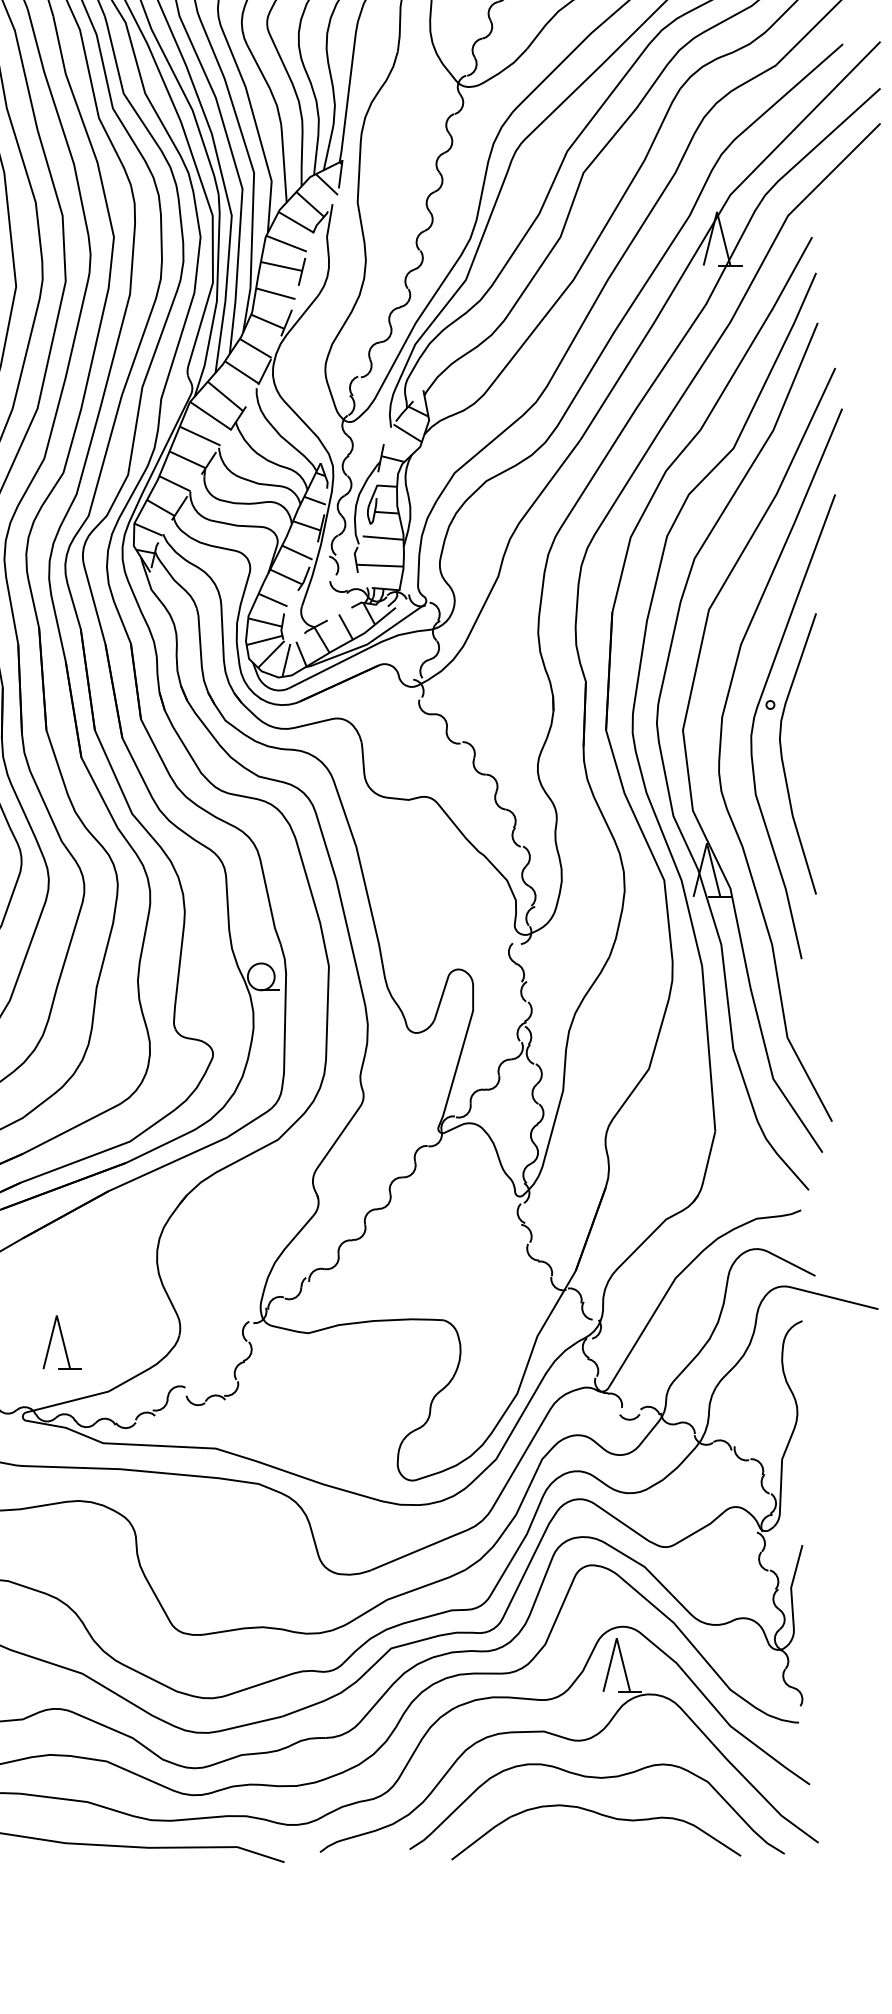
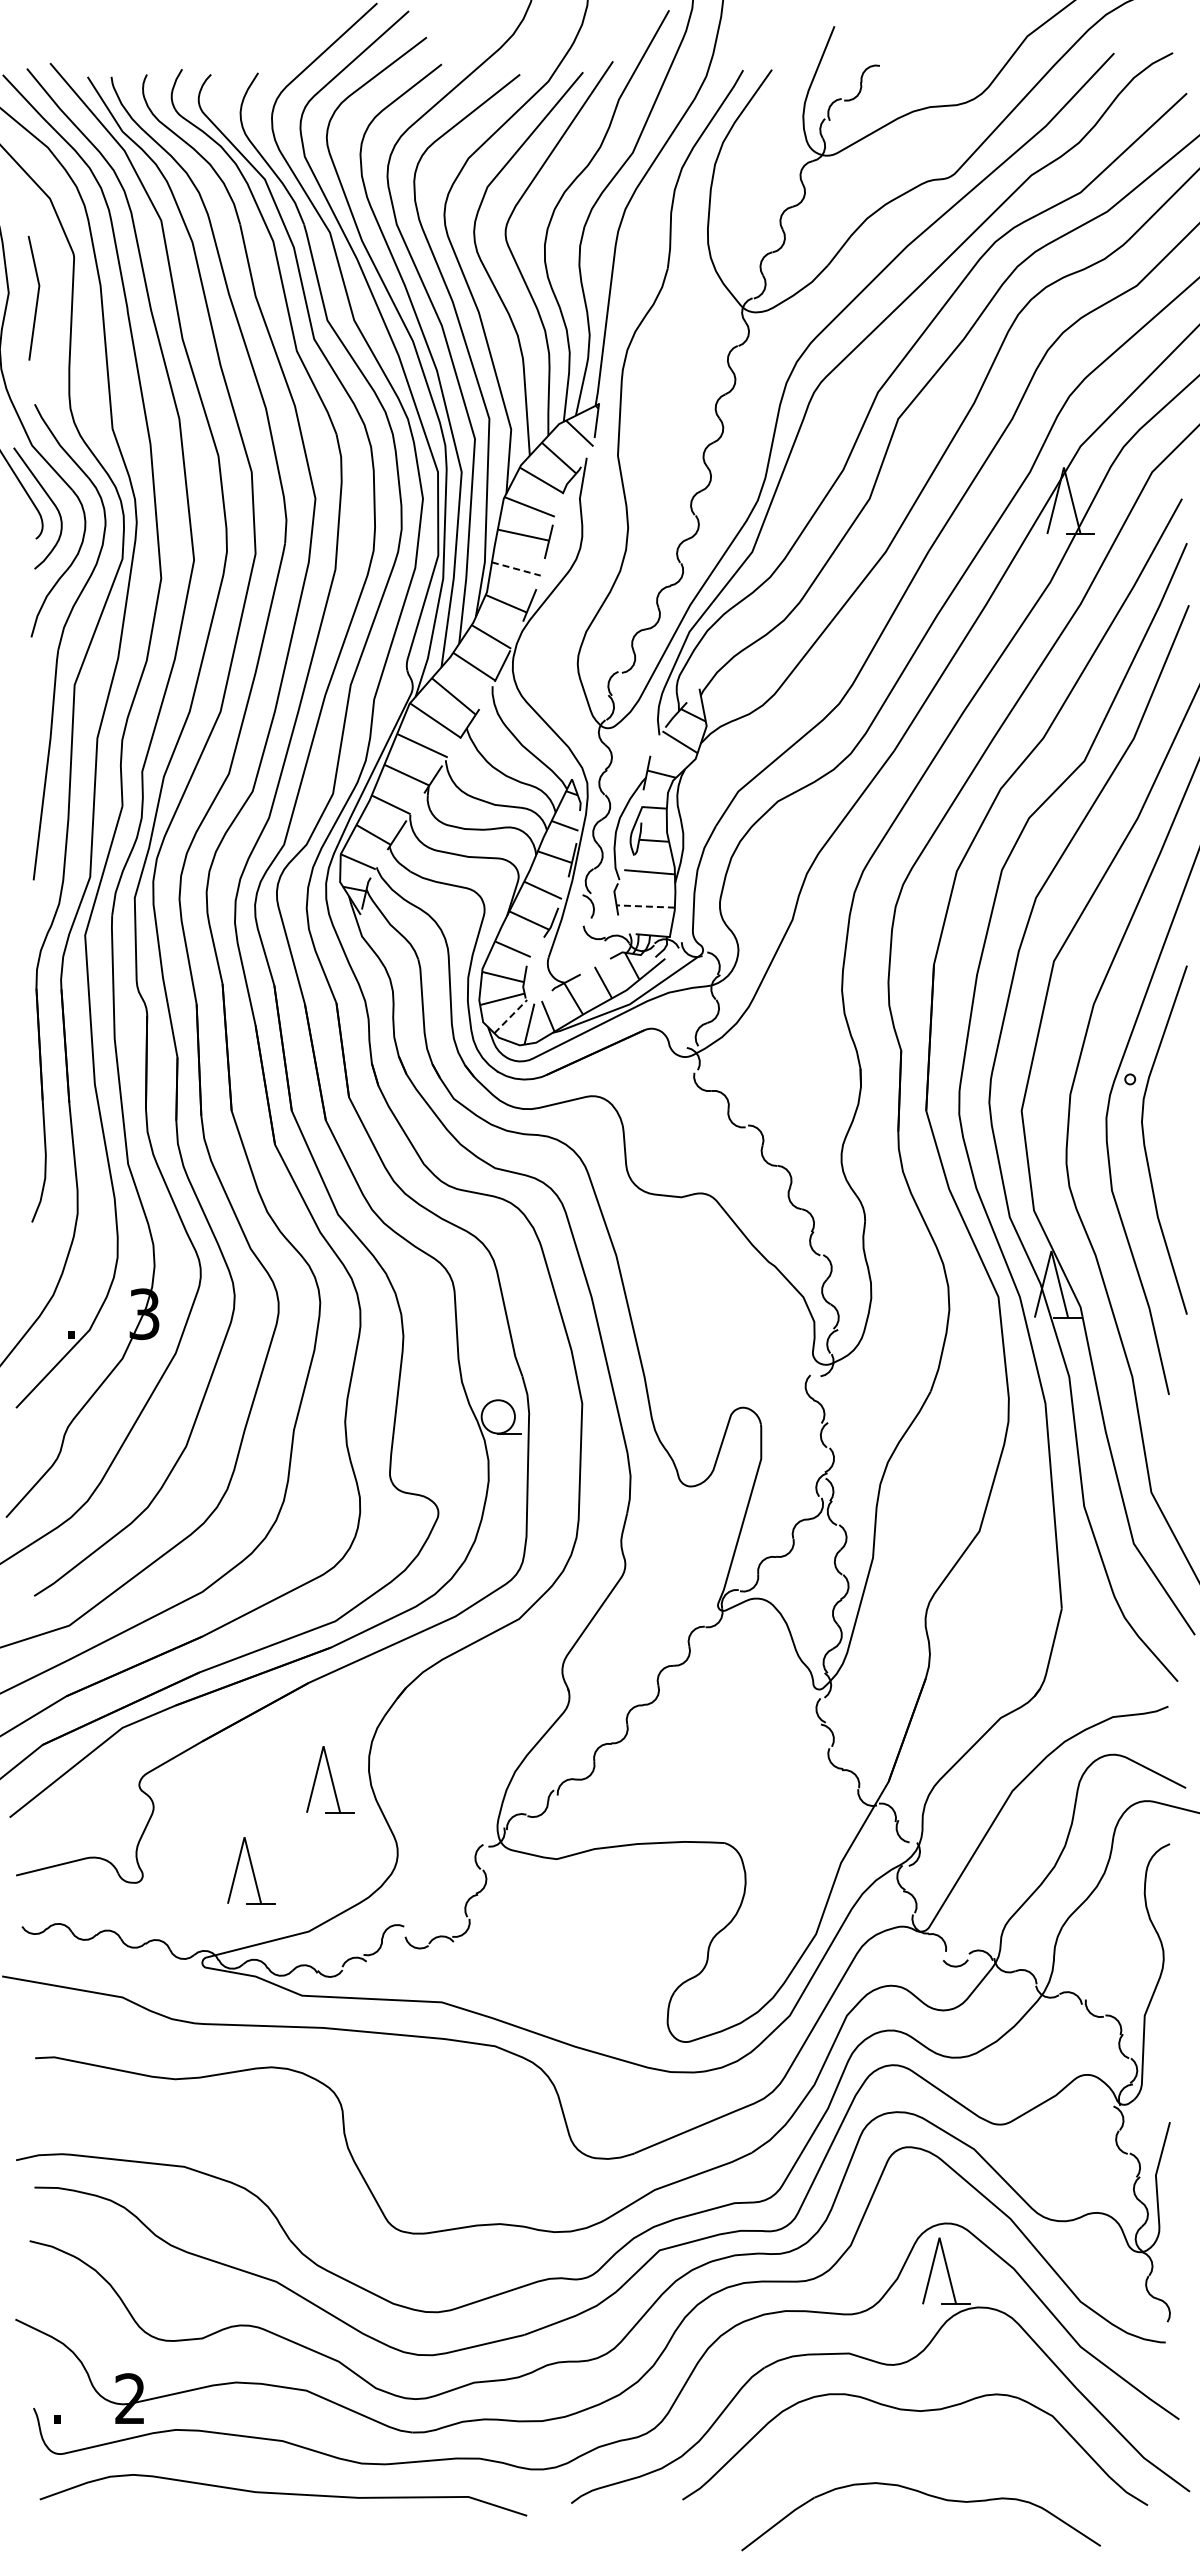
line: (275, 294) -> (516, 569), solid -> dashed
line: (379, 565) -> (645, 906), solid -> dashed
line: (271, 654) -> (511, 1016), solid -> dashed
part: (126, 1269) -> (330, 1779), added
part: (600, 1815) -> (926, 2495), moved

